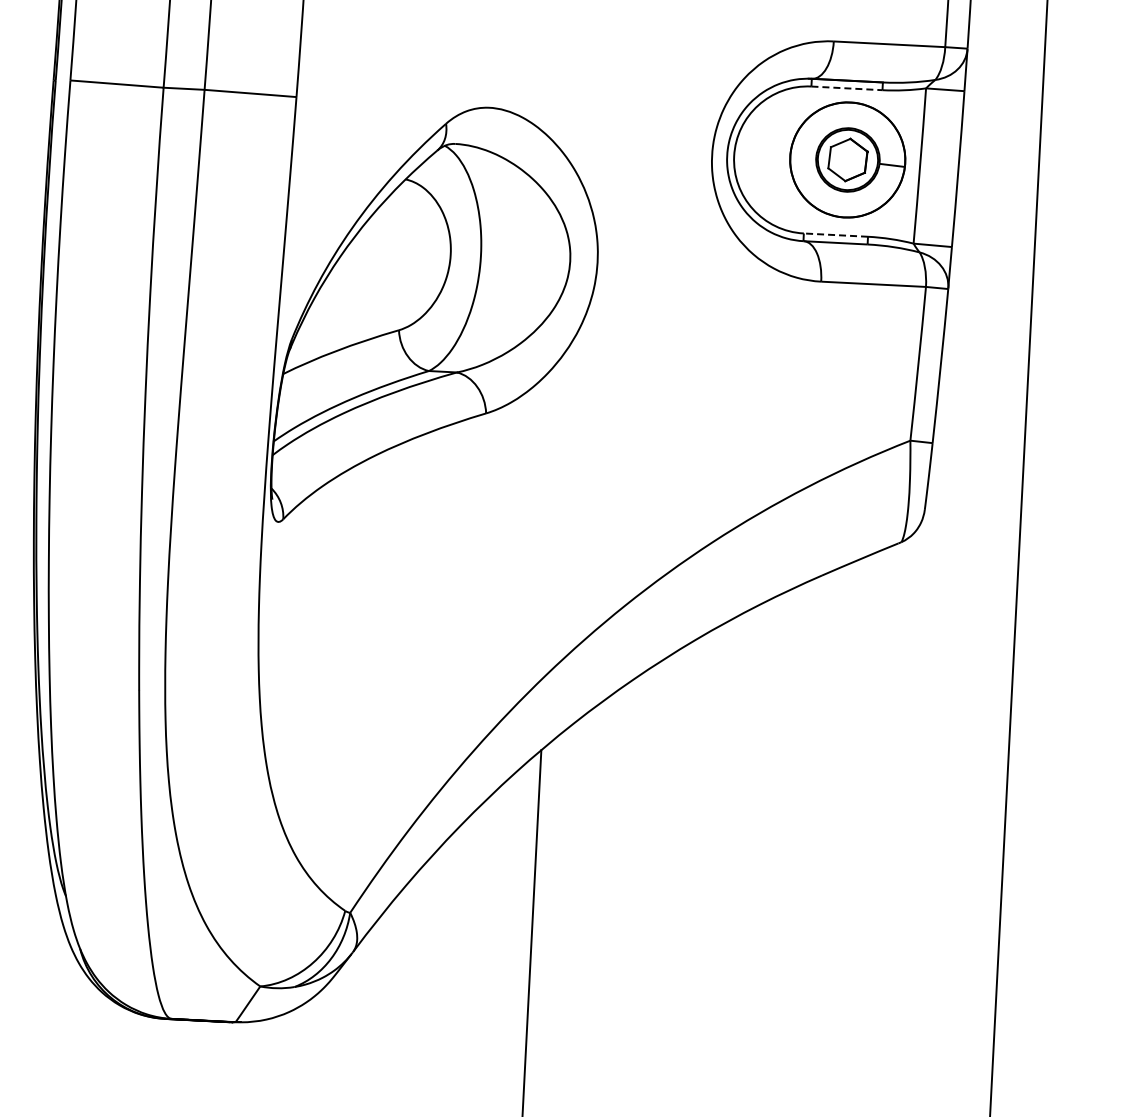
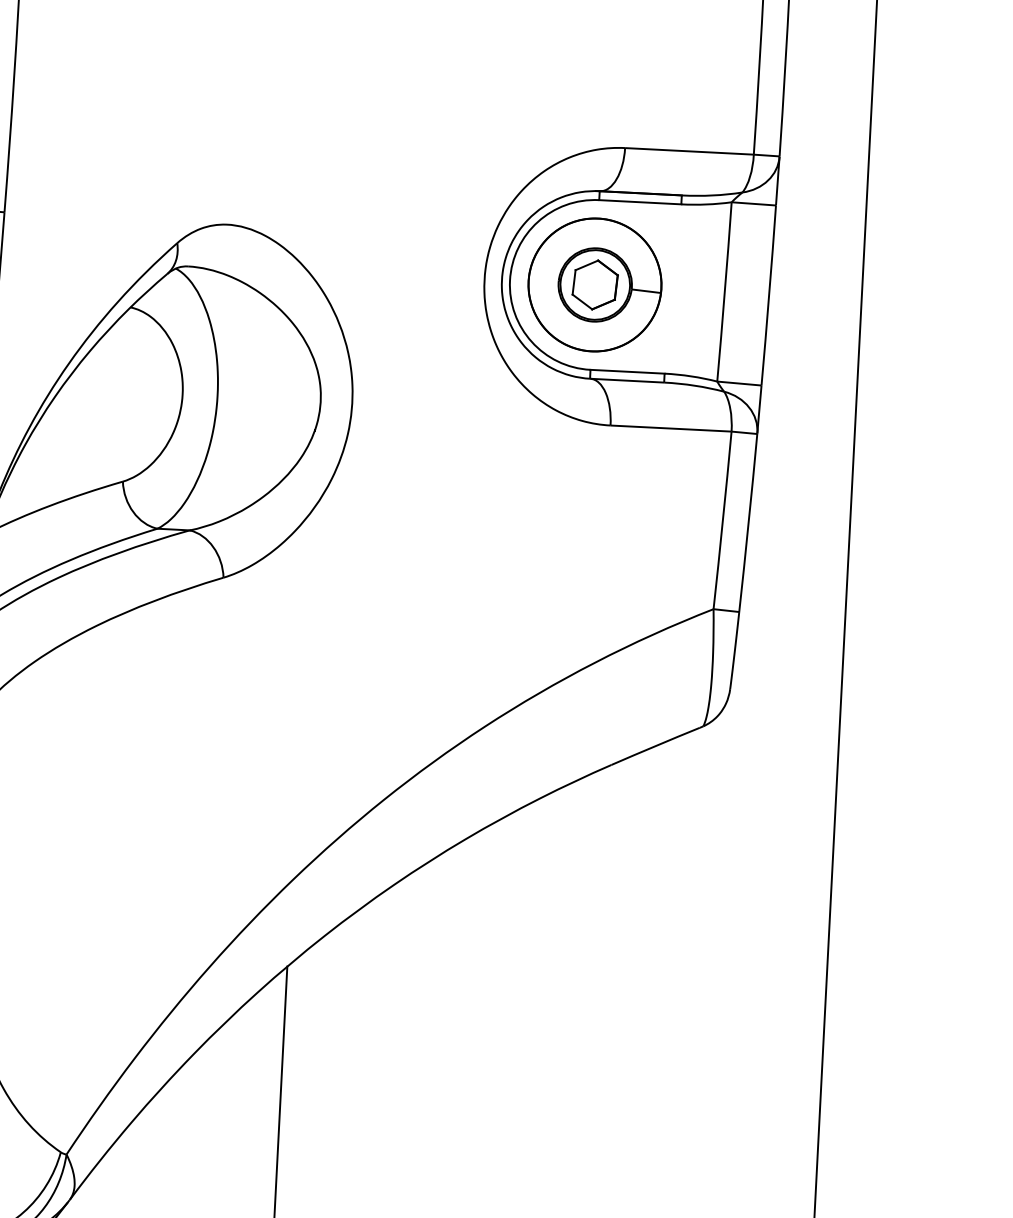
line: (846, 88) -> (639, 202), dashed -> solid
part: (847, 159) -> (594, 284), moved
line: (835, 235) -> (627, 372), dashed -> solid

